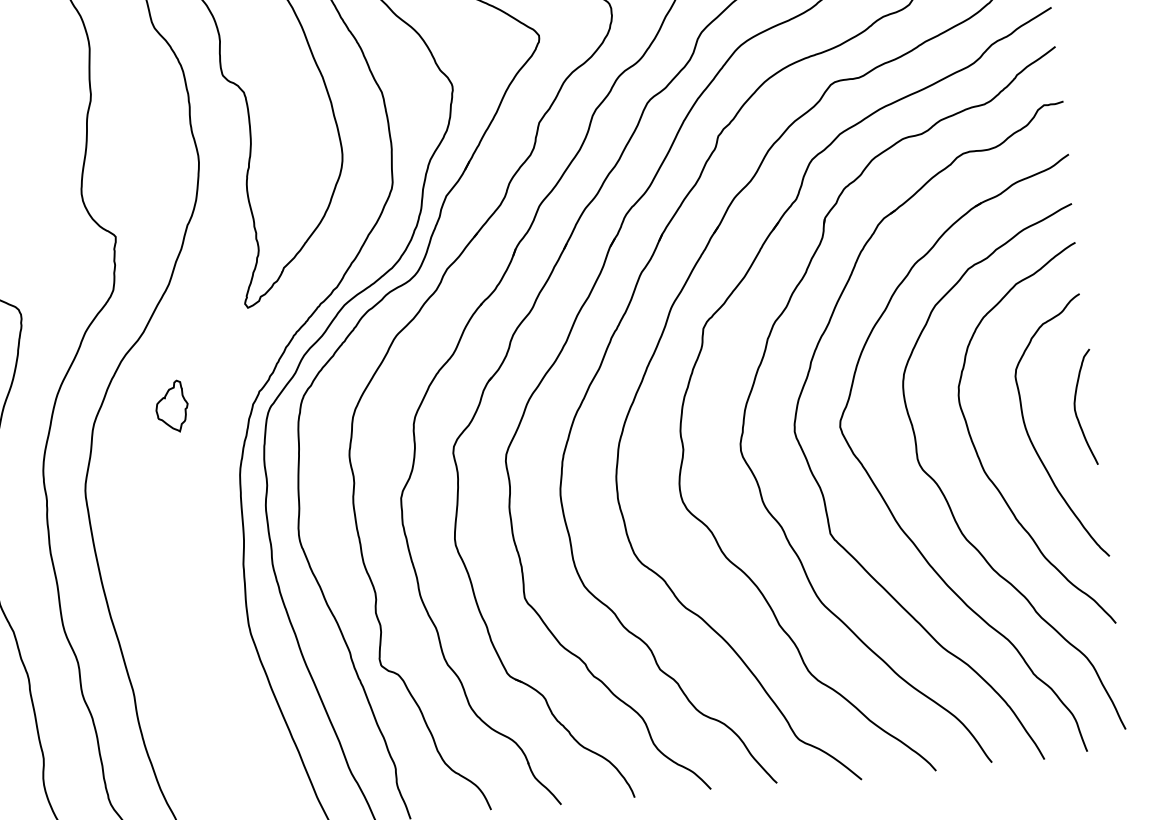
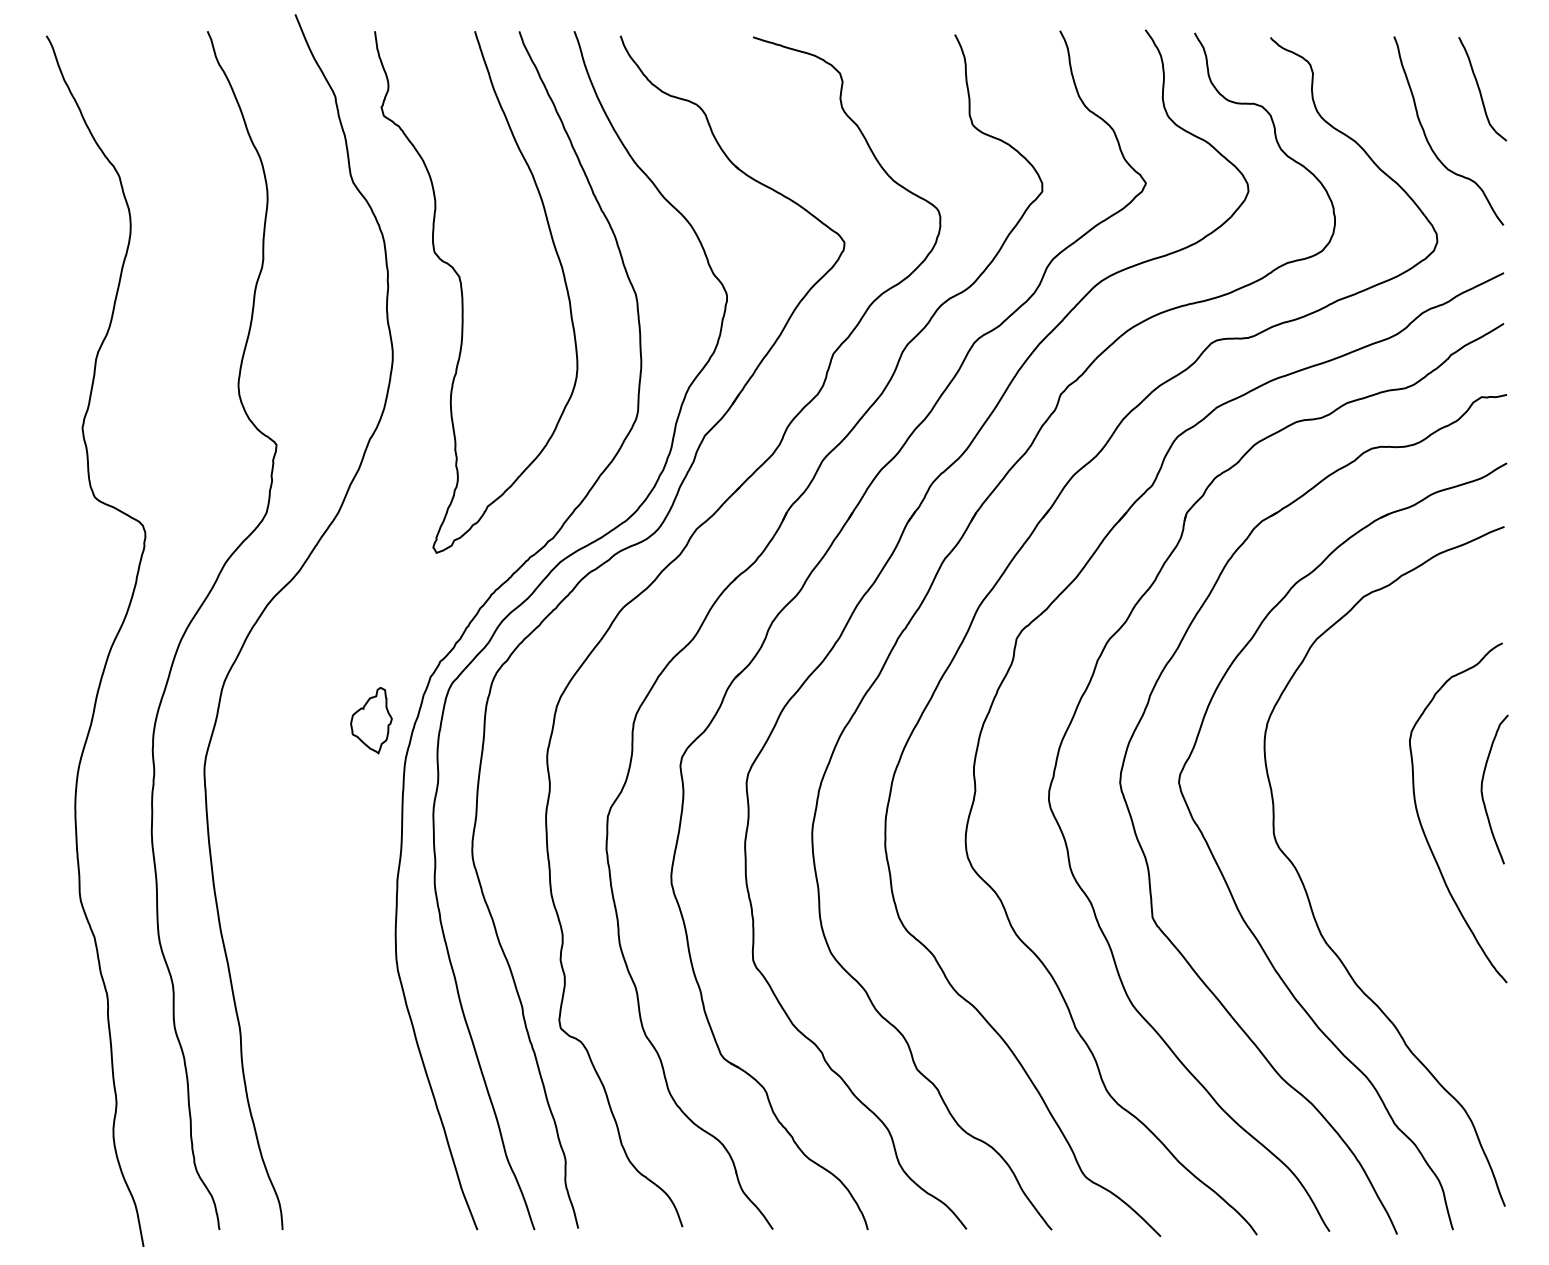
part: (172, 406) -> (371, 720), moved
curve: (980, 460) -> (1354, 843), removed

